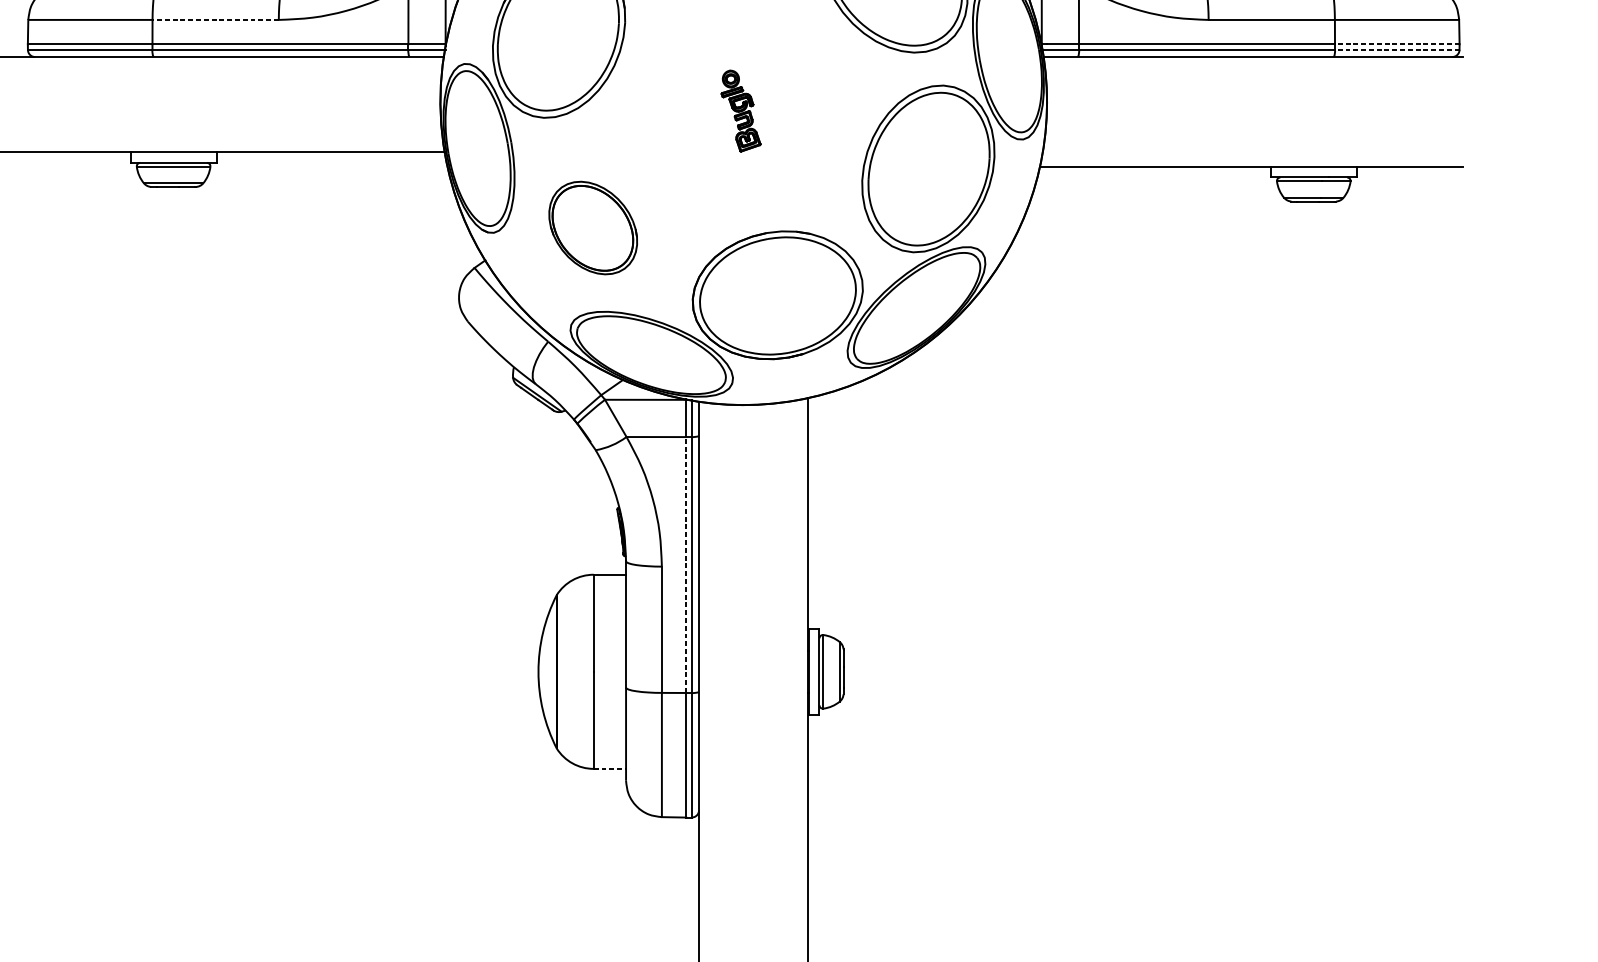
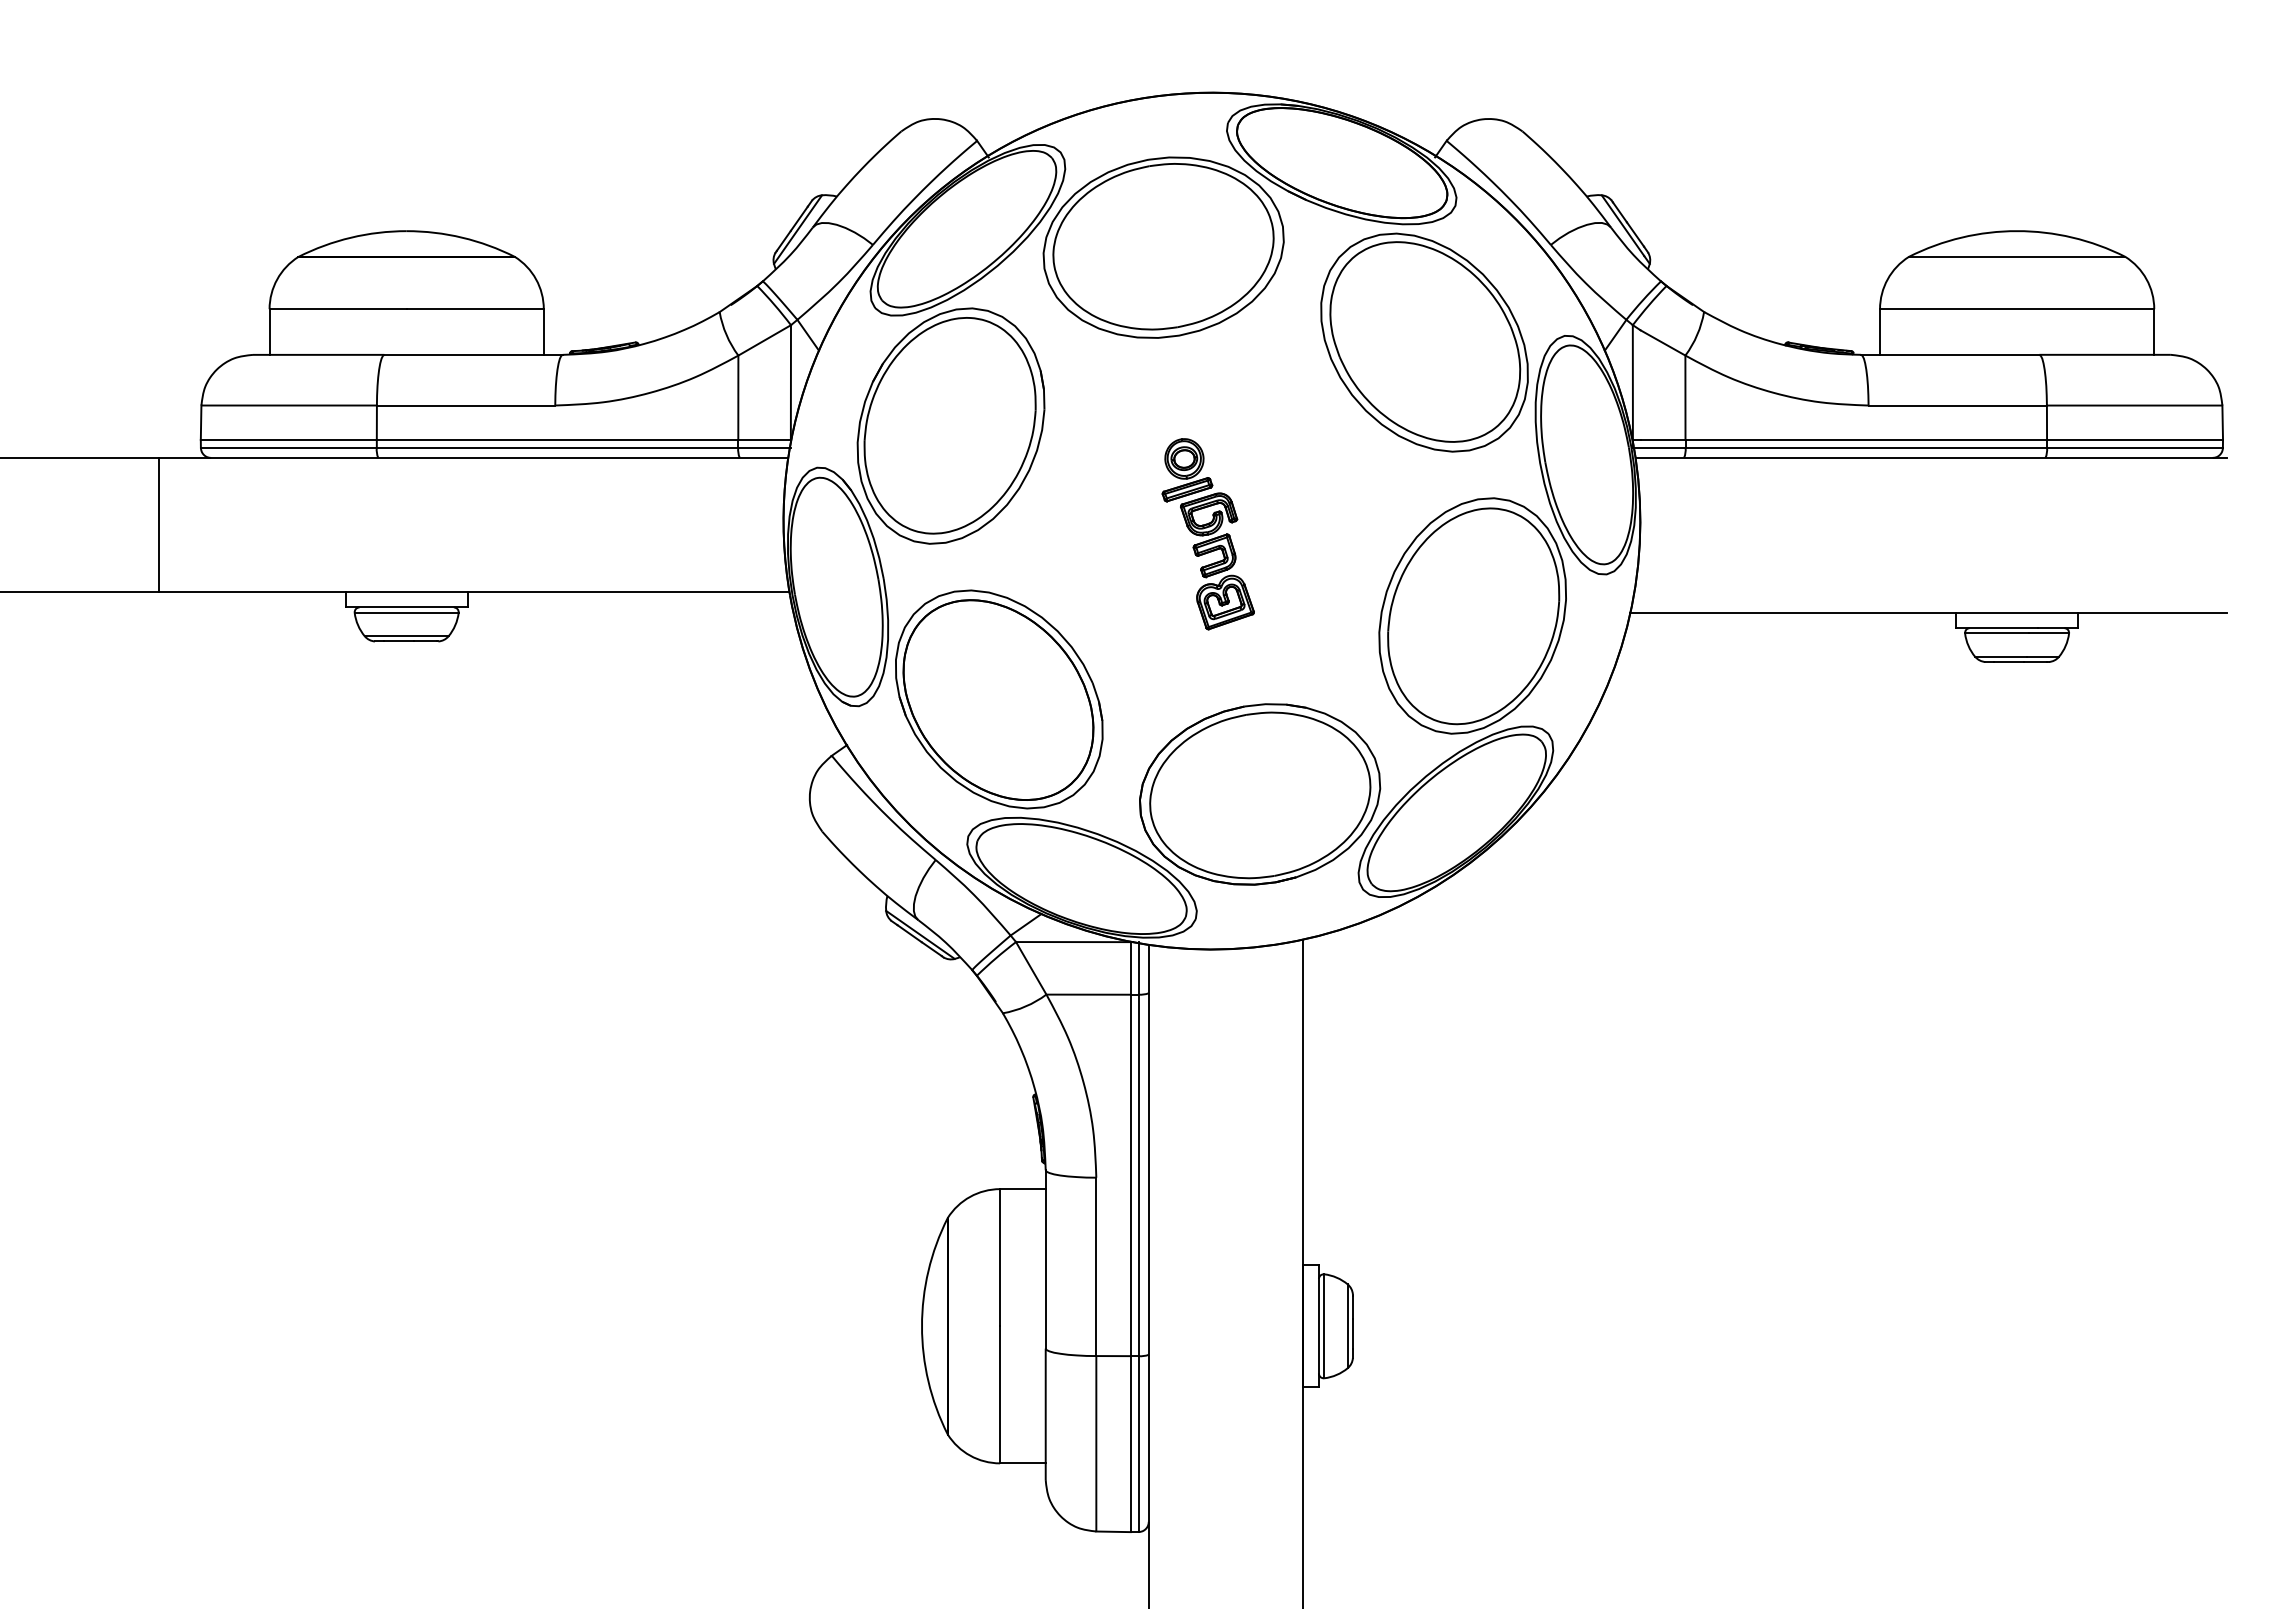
line: (215, 19) -> (465, 405), dashed -> solid
line: (1397, 43) -> (2135, 439), dashed -> solid
line: (1396, 49) -> (2134, 447), dashed -> solid
part: (740, 111) -> (1207, 534), size x1.67
part: (593, 228) -> (999, 699), size x1.67
line: (686, 565) -> (1130, 1175), dashed -> solid
line: (609, 768) -> (1022, 1463), dashed -> solid

